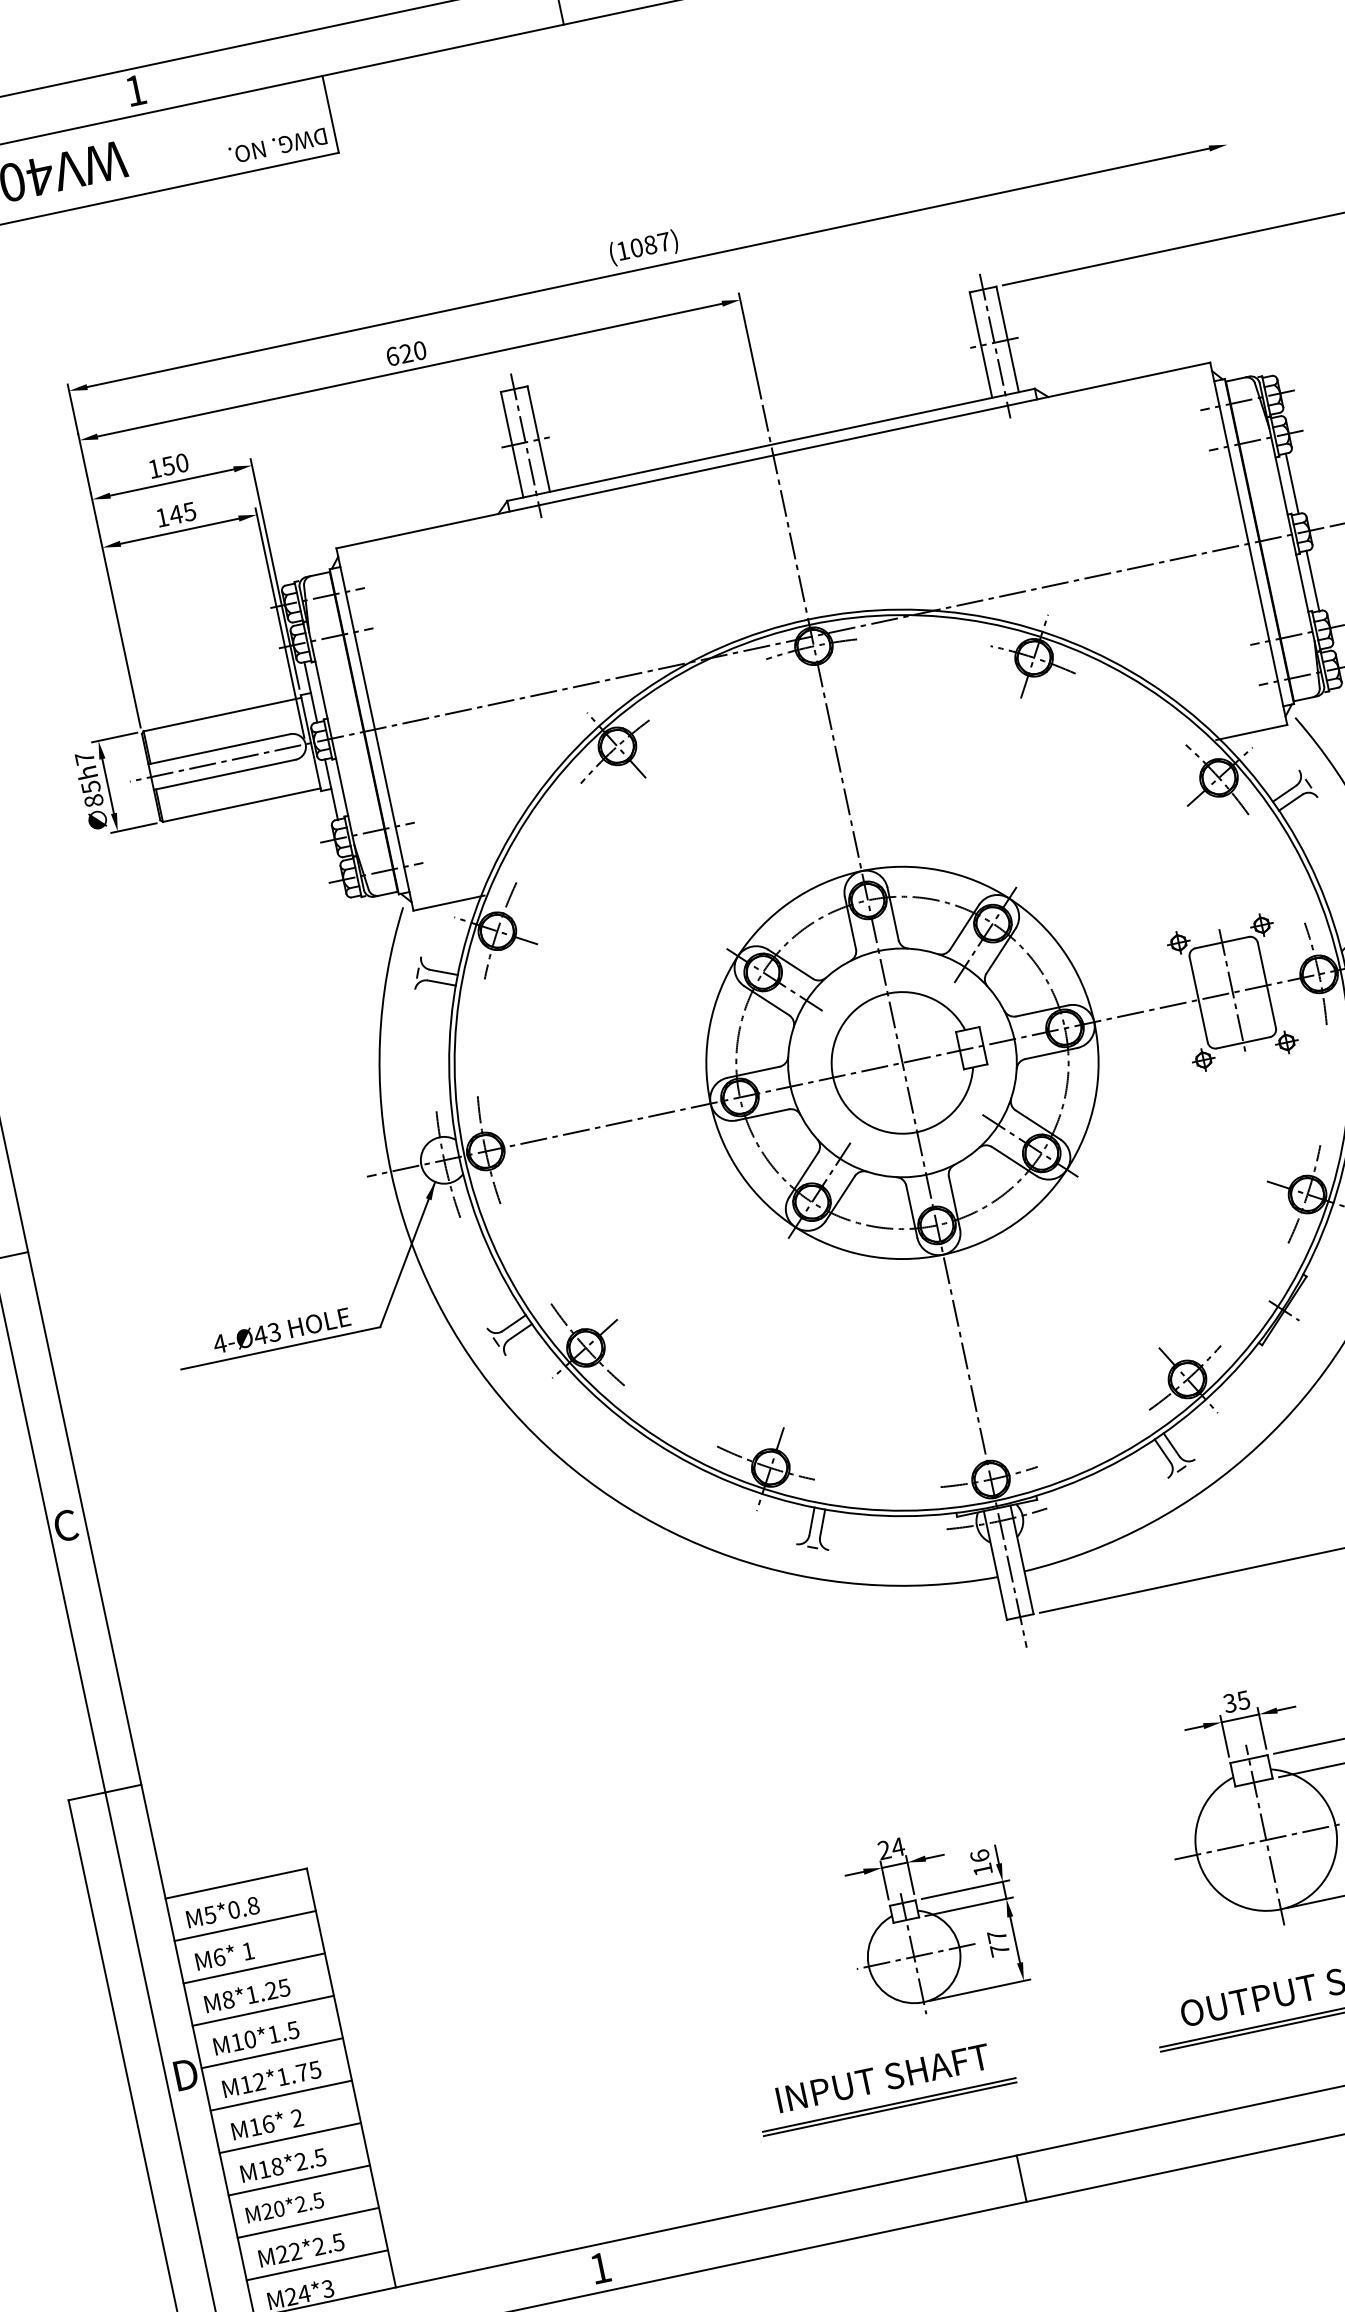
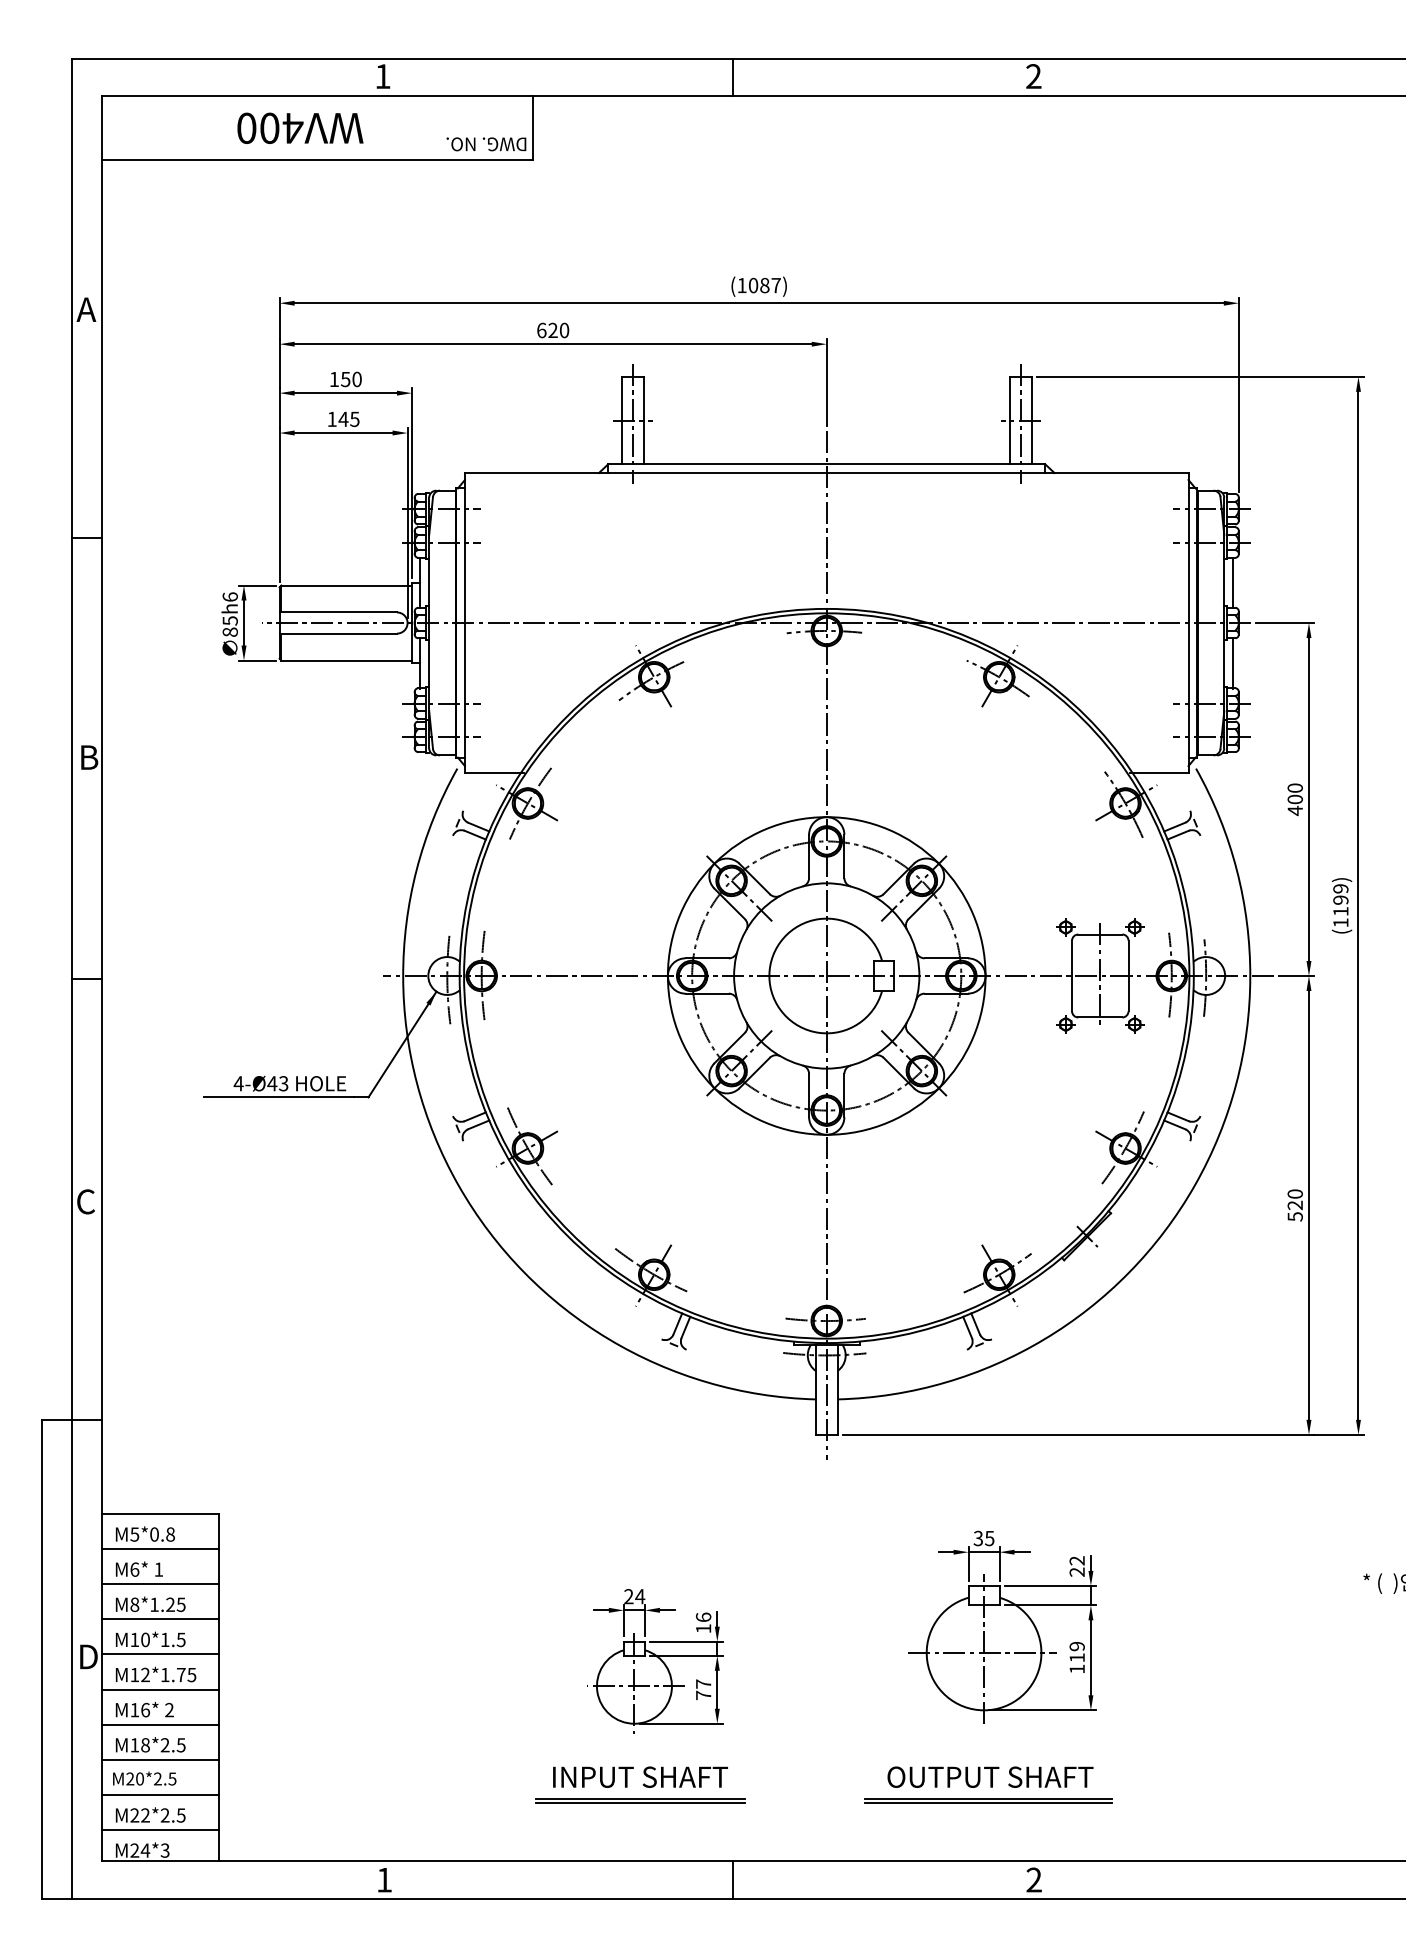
line: (1250, 254) -> (1238, 394), added
text: (83, 757) -> (229, 596), 85h7 -> 85h6
part: (933, 1921) -> (655, 1661), moved

